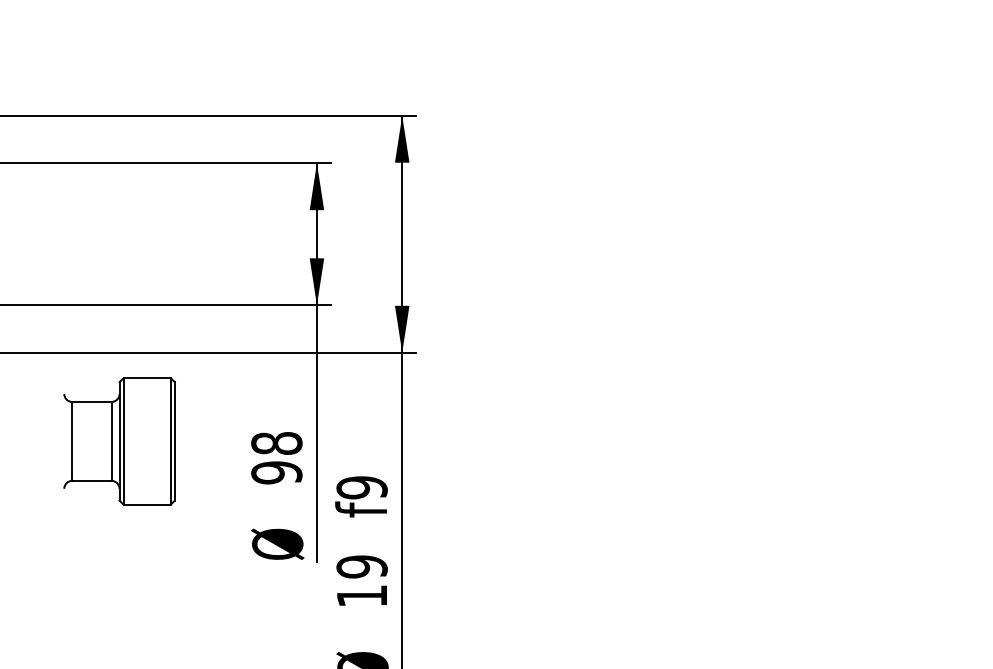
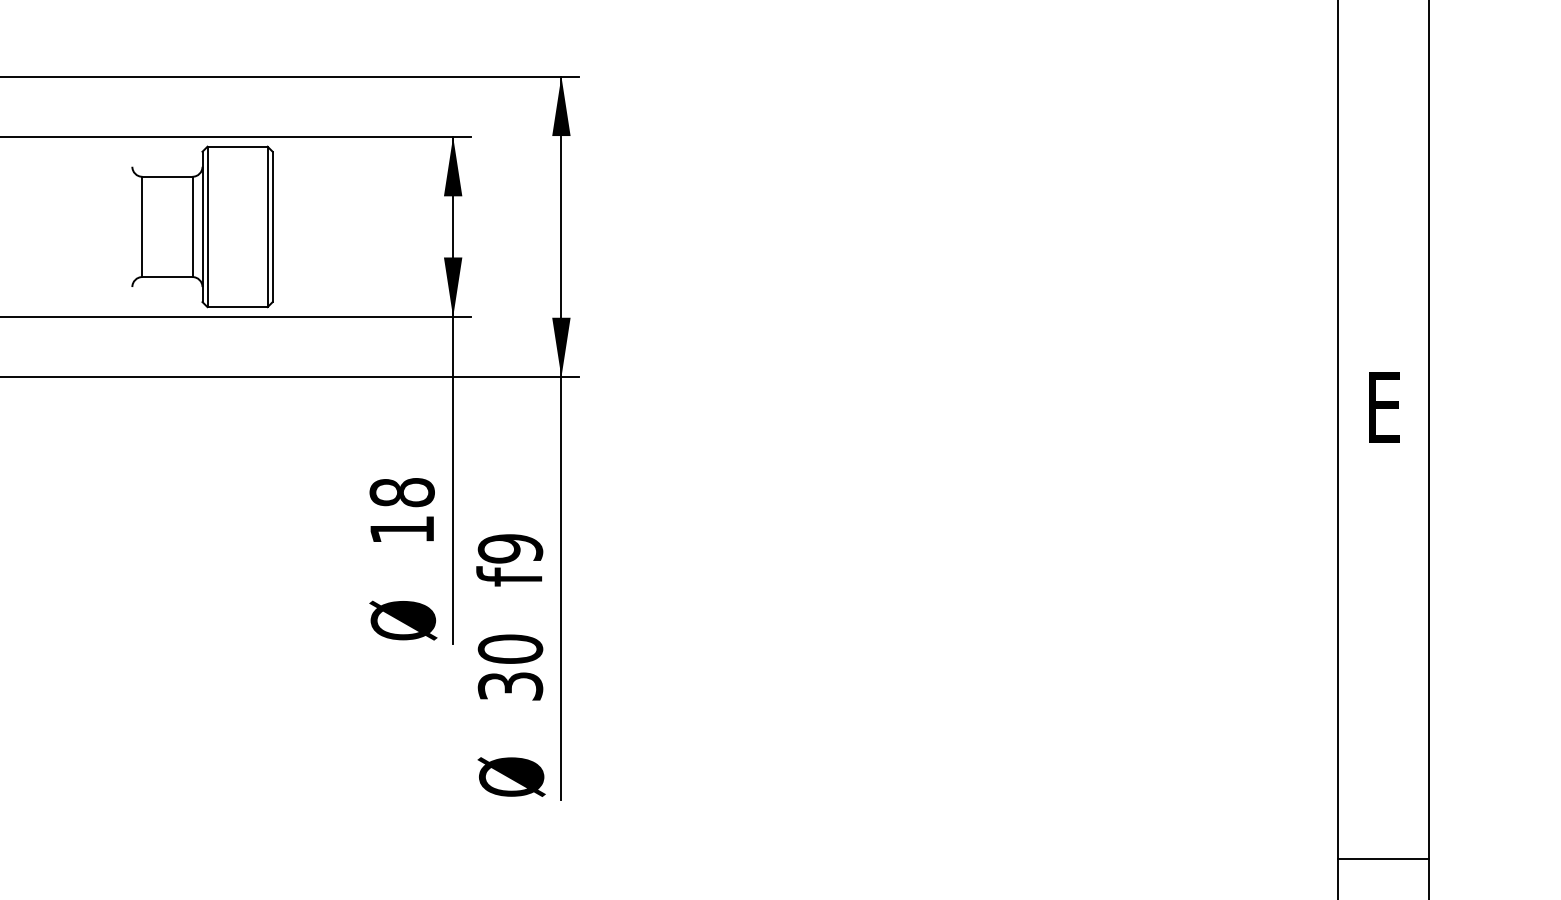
part: (119, 441) -> (202, 226), moved
text: (276, 472) -> (401, 529), 98 -> 18
text: (362, 581) -> (510, 667), 19 -> 30

